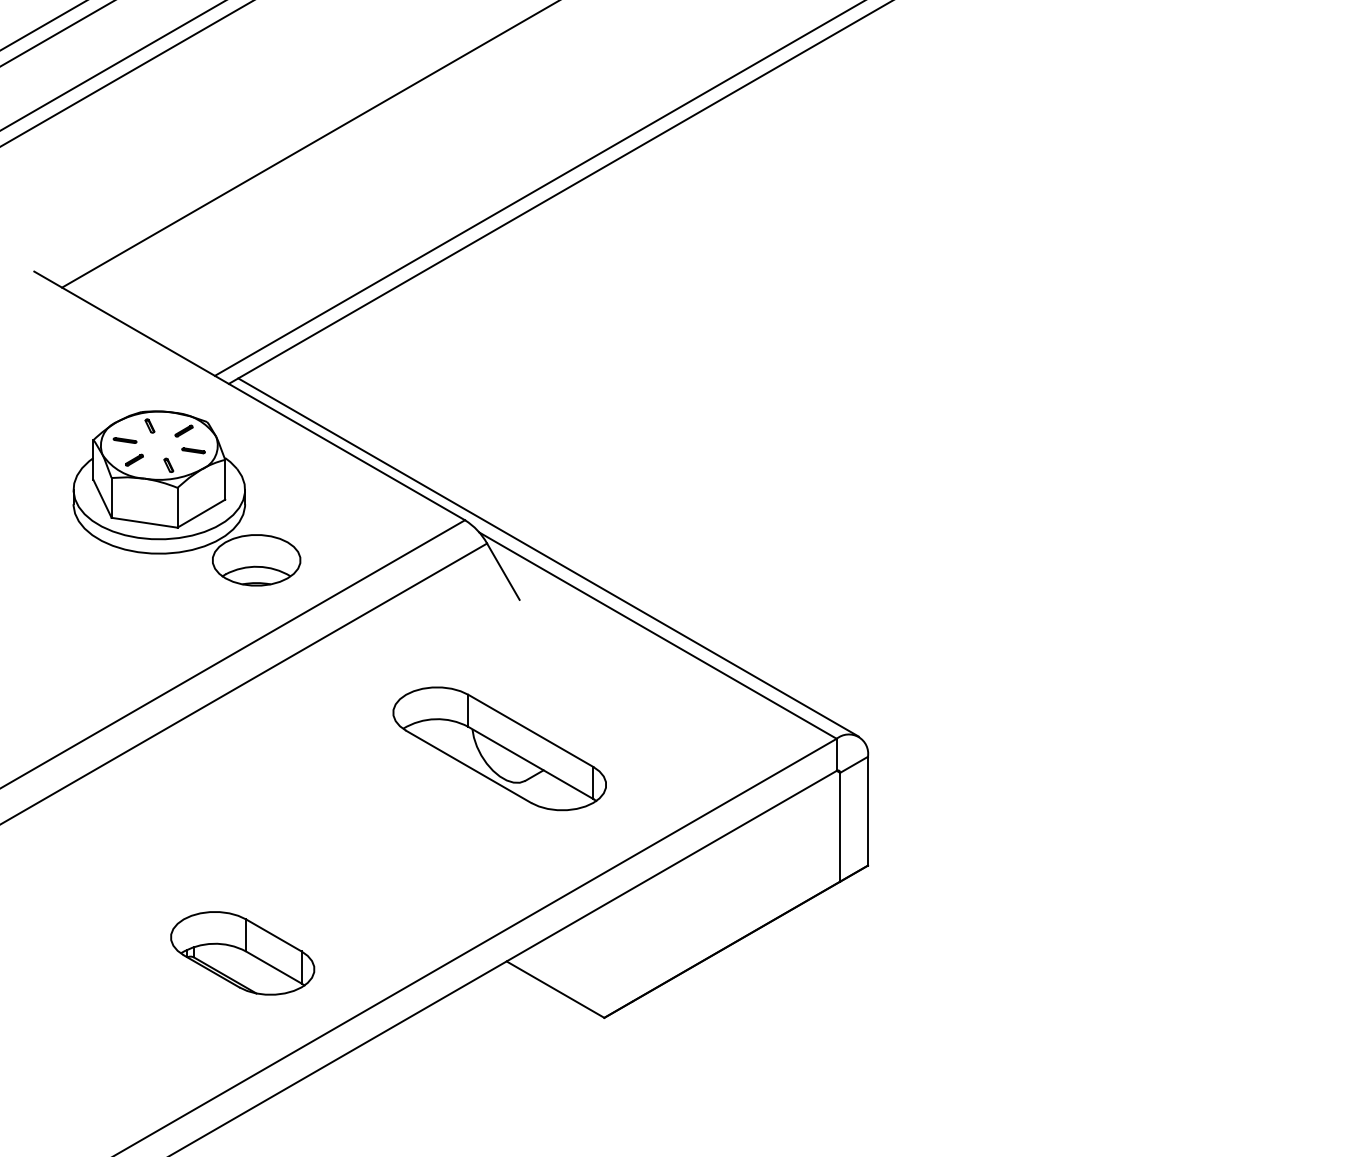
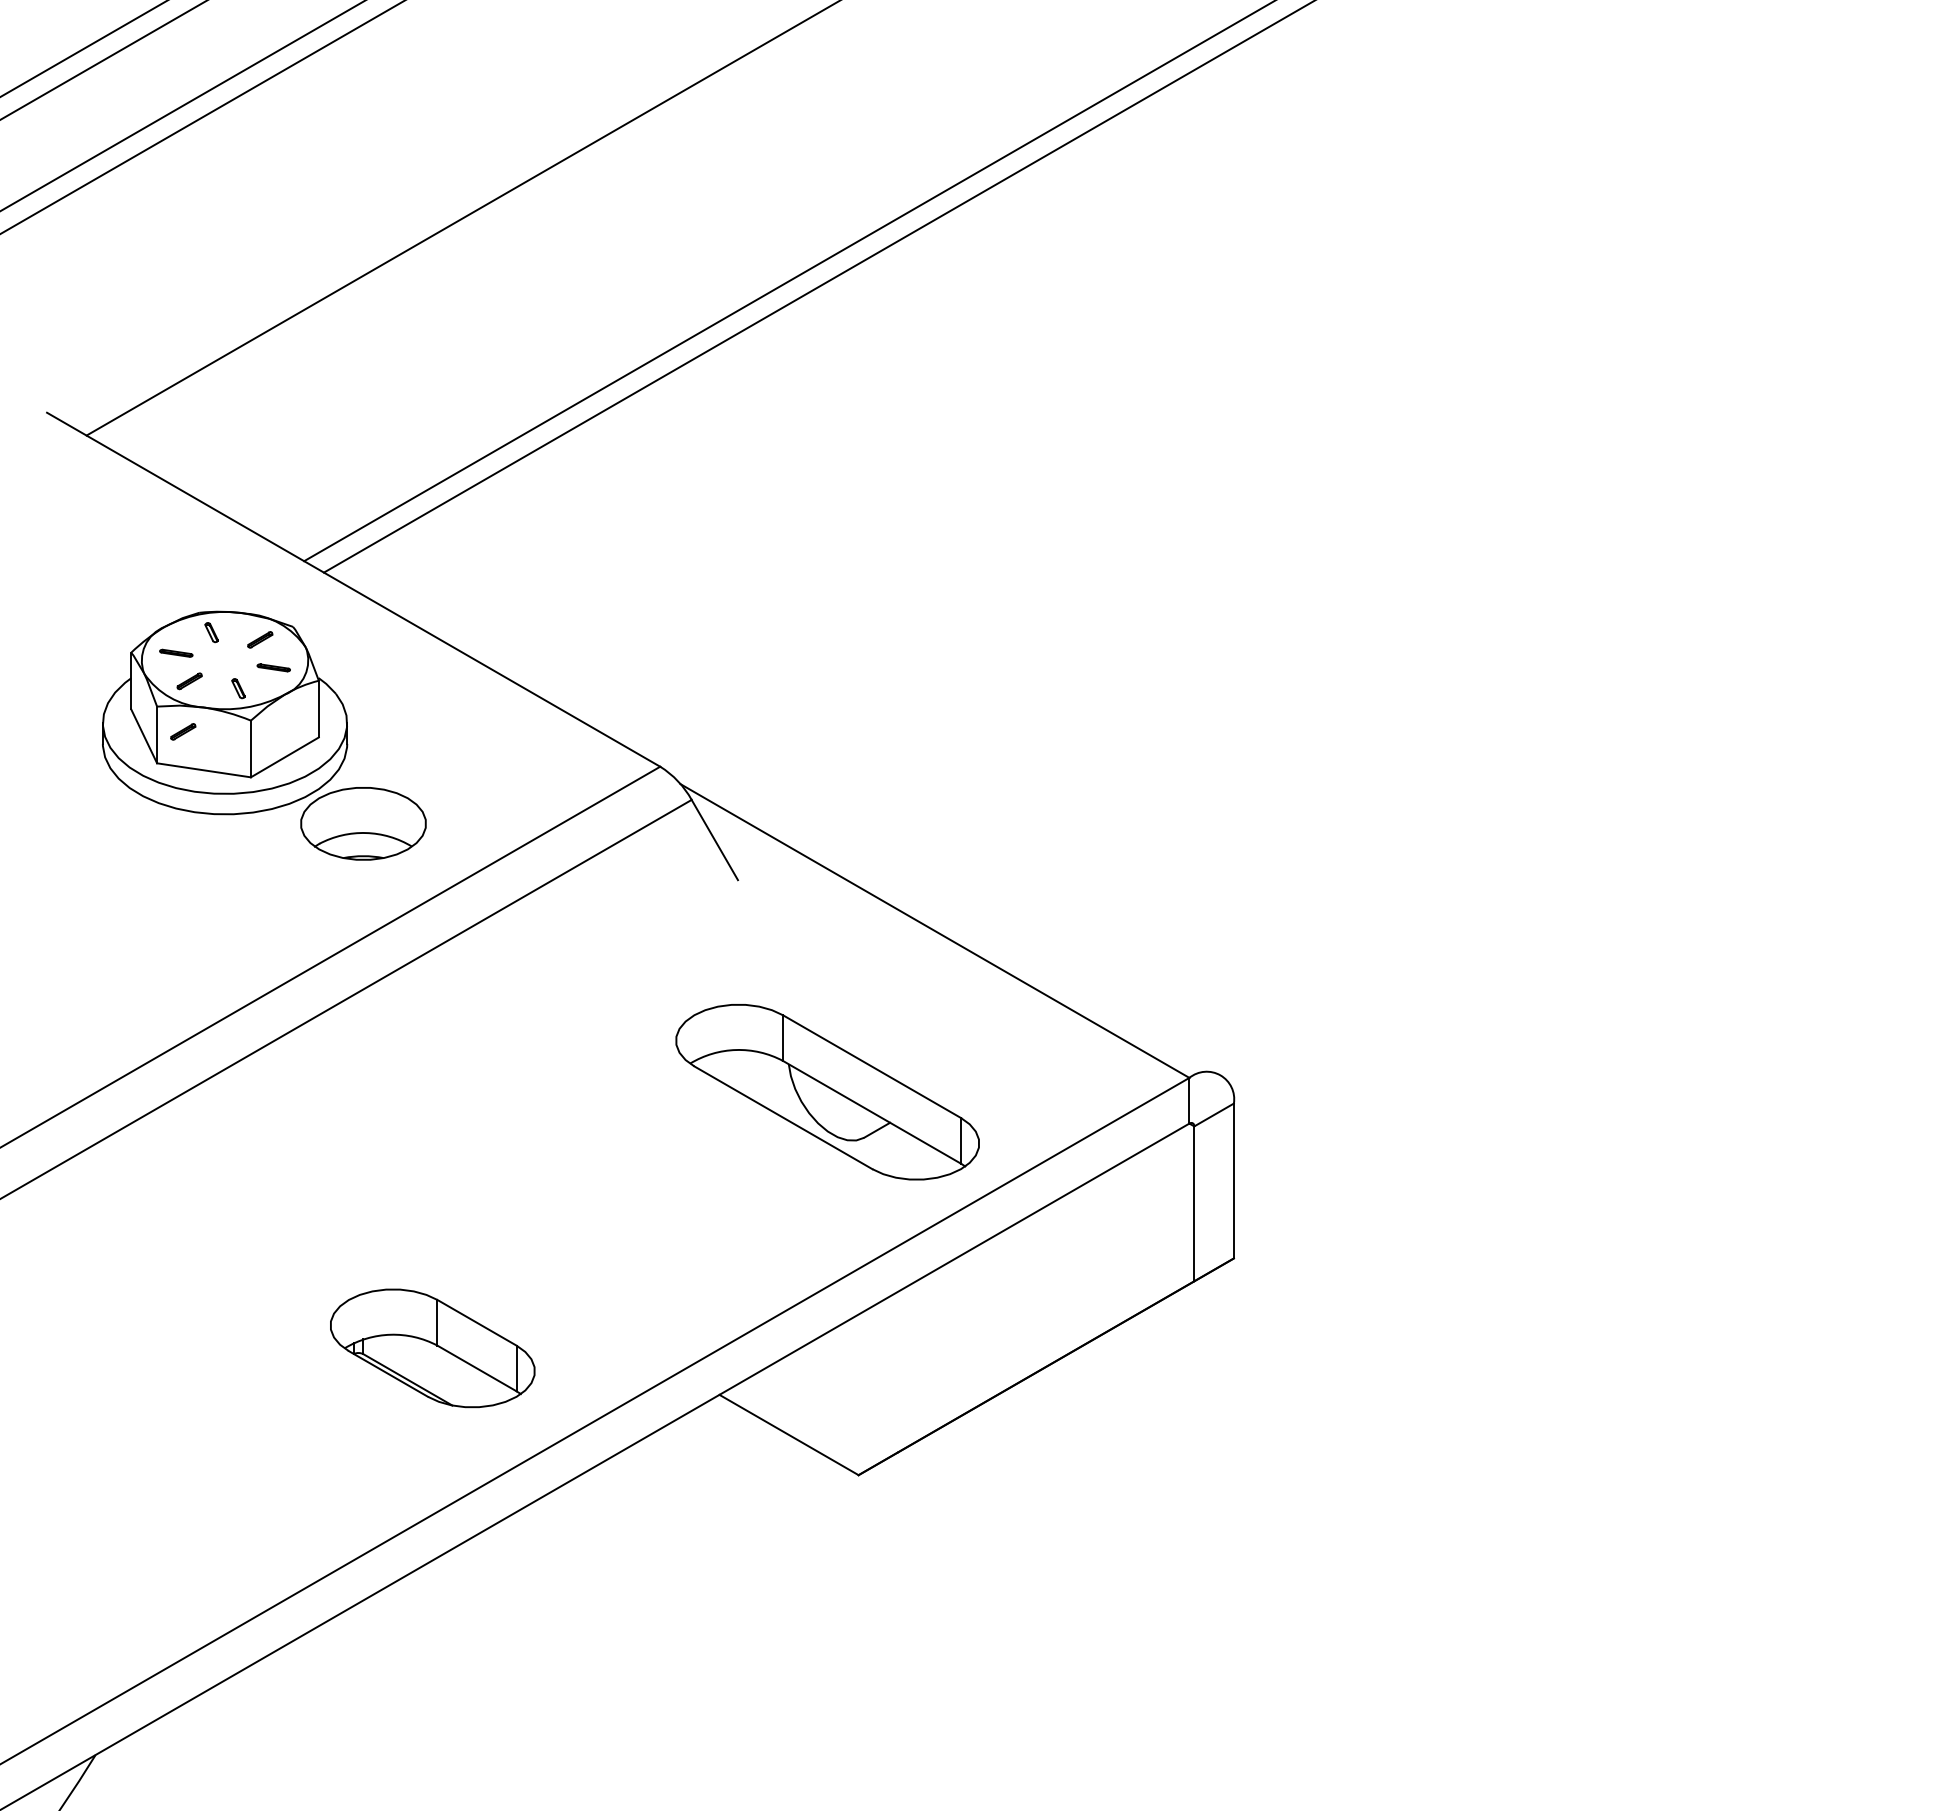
part: (130, 495) -> (183, 731), added
line: (548, 557) -> (778, 819), removed
part: (499, 749) -> (827, 1092), moved
part: (242, 953) -> (432, 1348), moved

